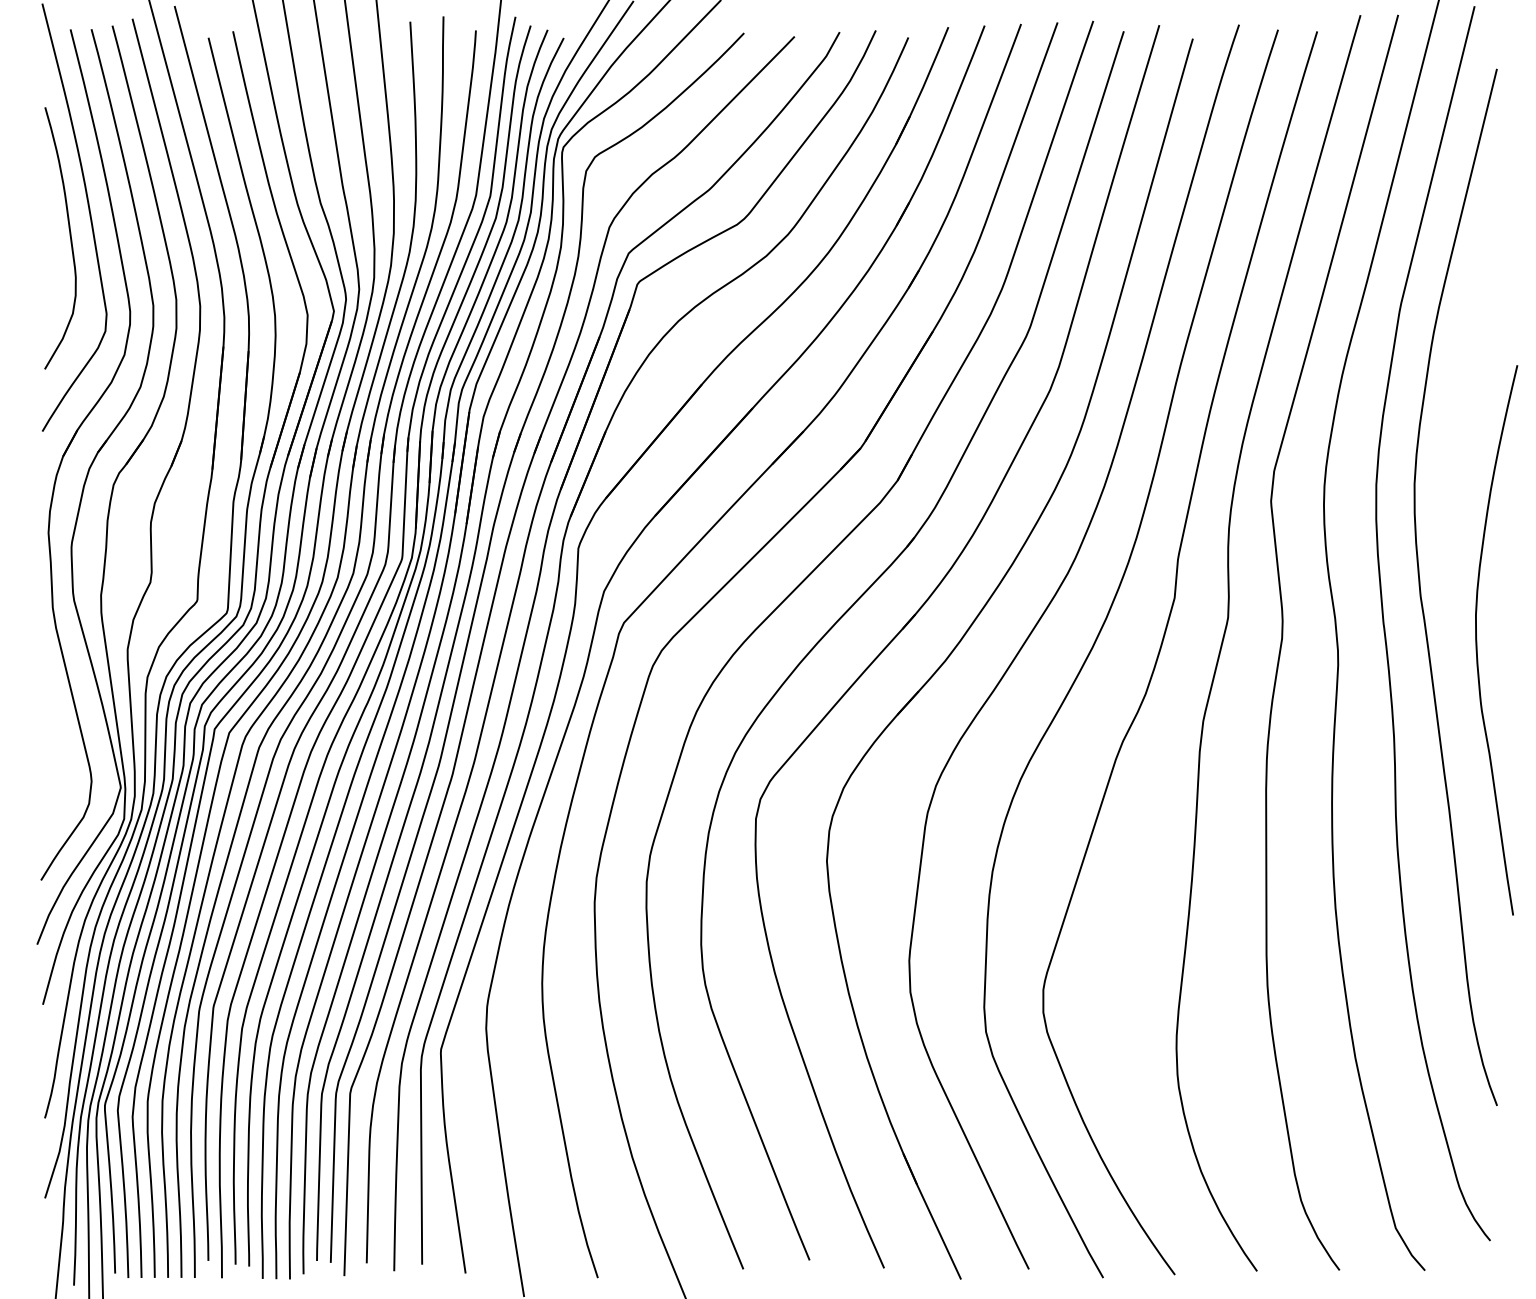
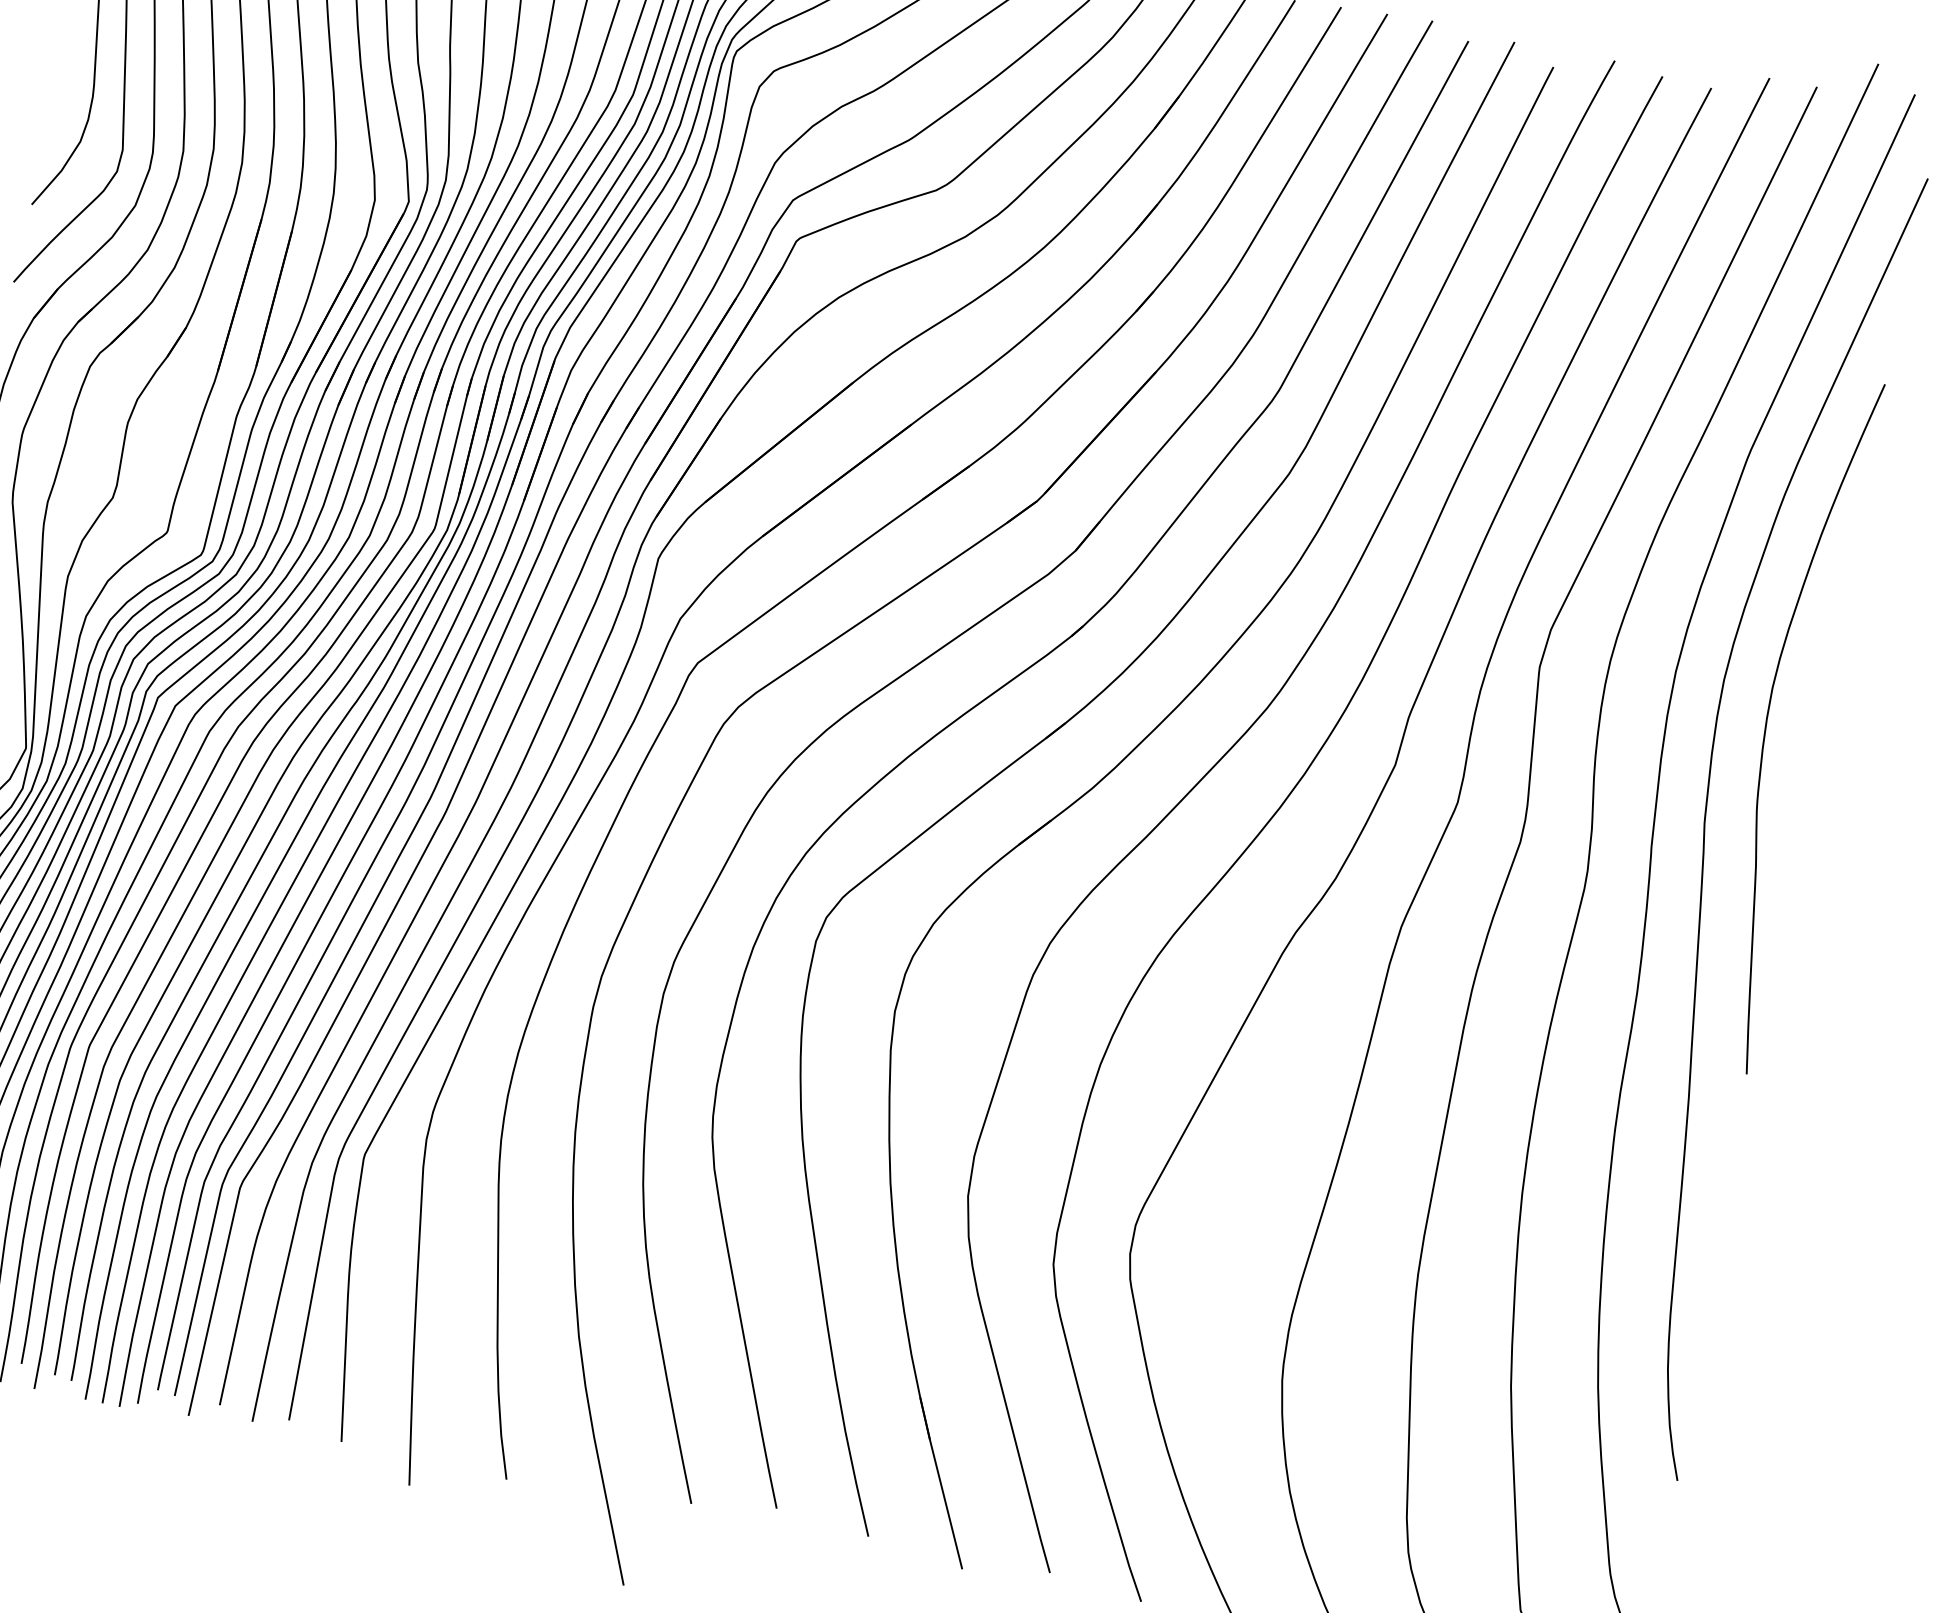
curve: (1477, 640) -> (1768, 720), moved

